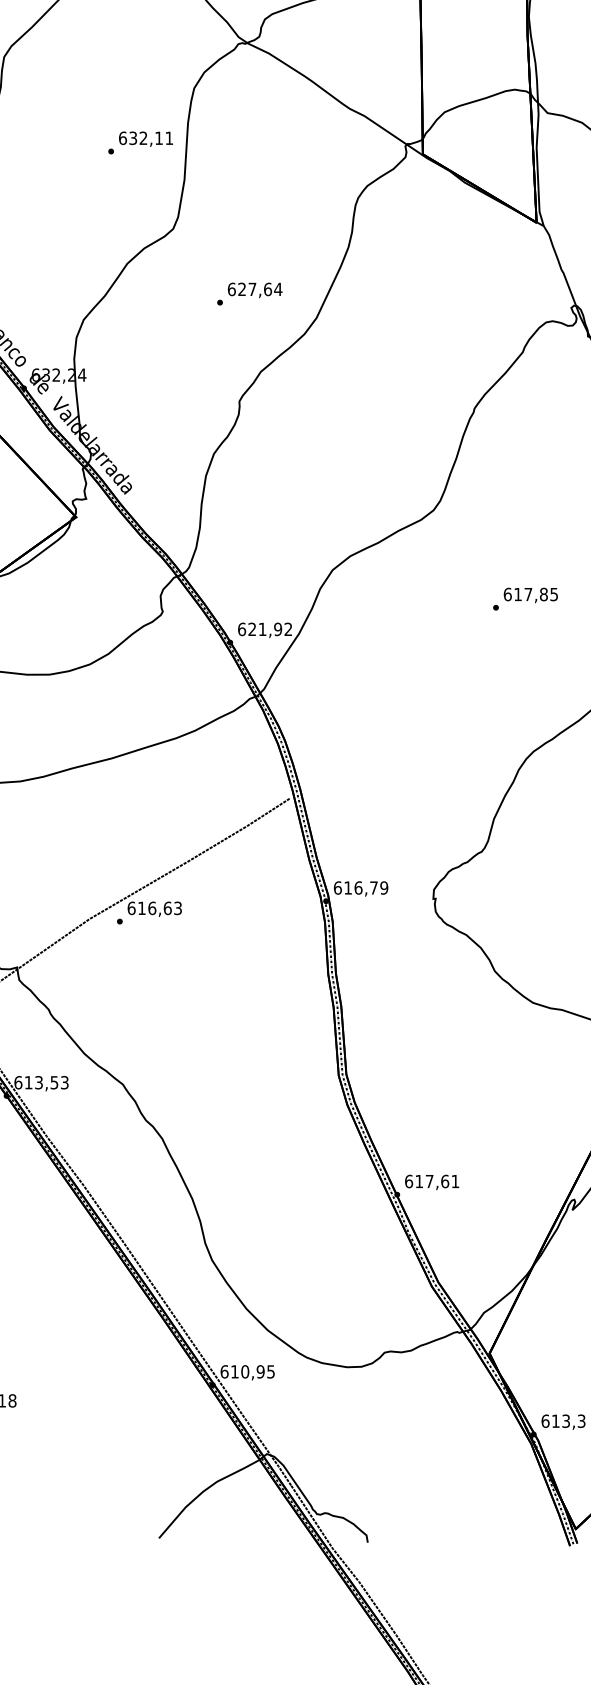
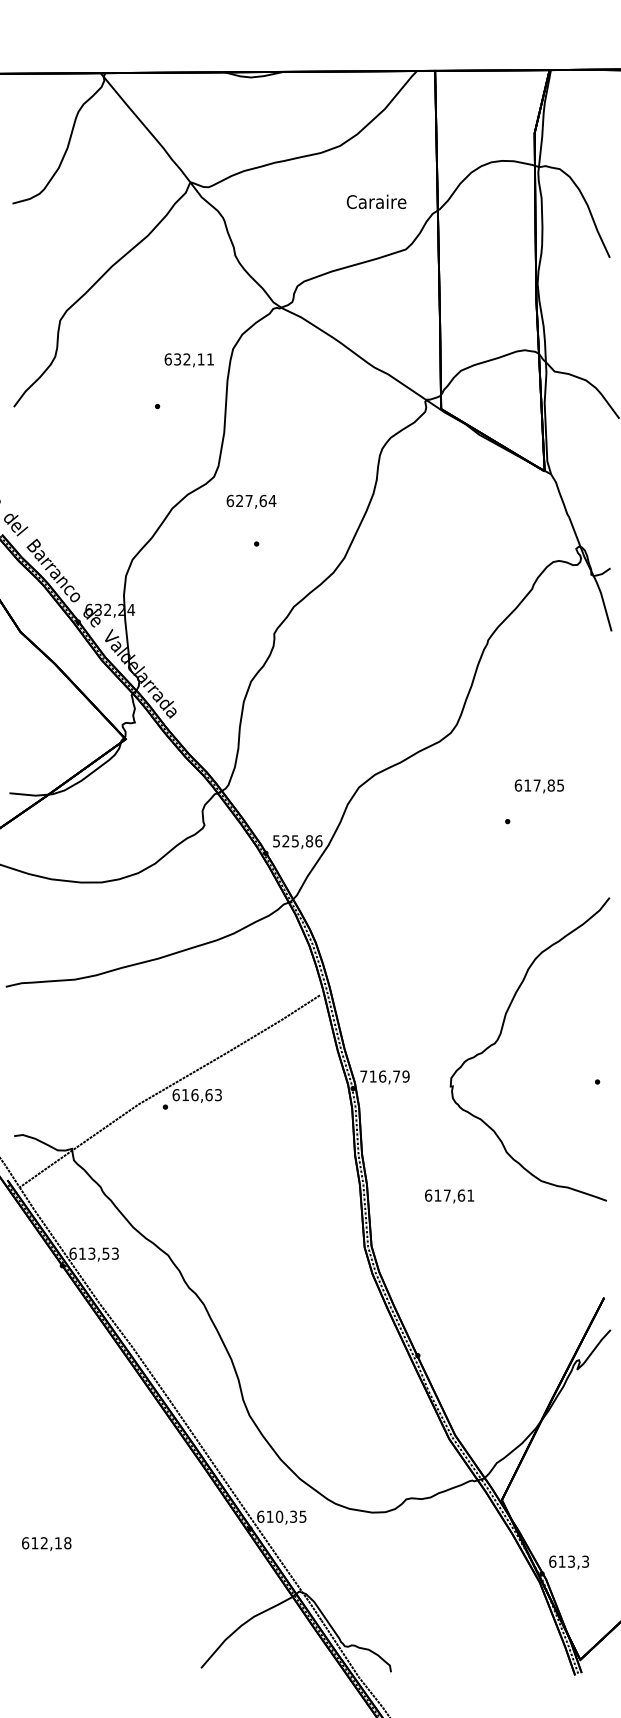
text: (145, 139) -> (188, 360), moved
text: (255, 289) -> (251, 501), moved
text: (529, 595) -> (538, 786), moved
text: (264, 629) -> (297, 841), 621,92 -> 525,86
text: (337, 887) -> (363, 1076), 616,79 -> 716,79
text: (432, 1182) -> (449, 1196), moved
text: (260, 1371) -> (293, 1516), 610,95 -> 610,35

